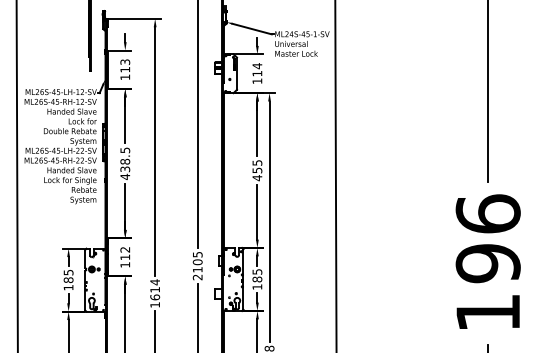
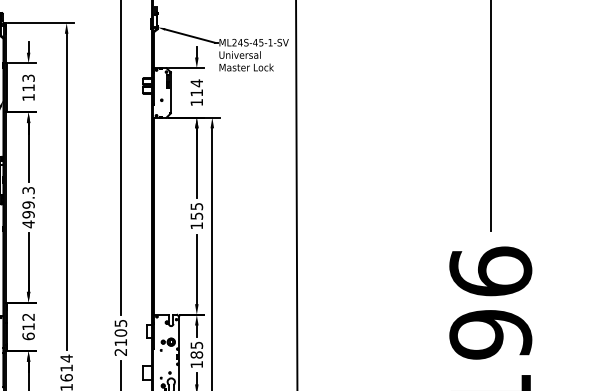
text: (125, 159) -> (28, 202), 438.5 -> 499.3
text: (257, 178) -> (196, 226), 455 -> 155
text: (125, 264) -> (28, 335), 112 -> 612

